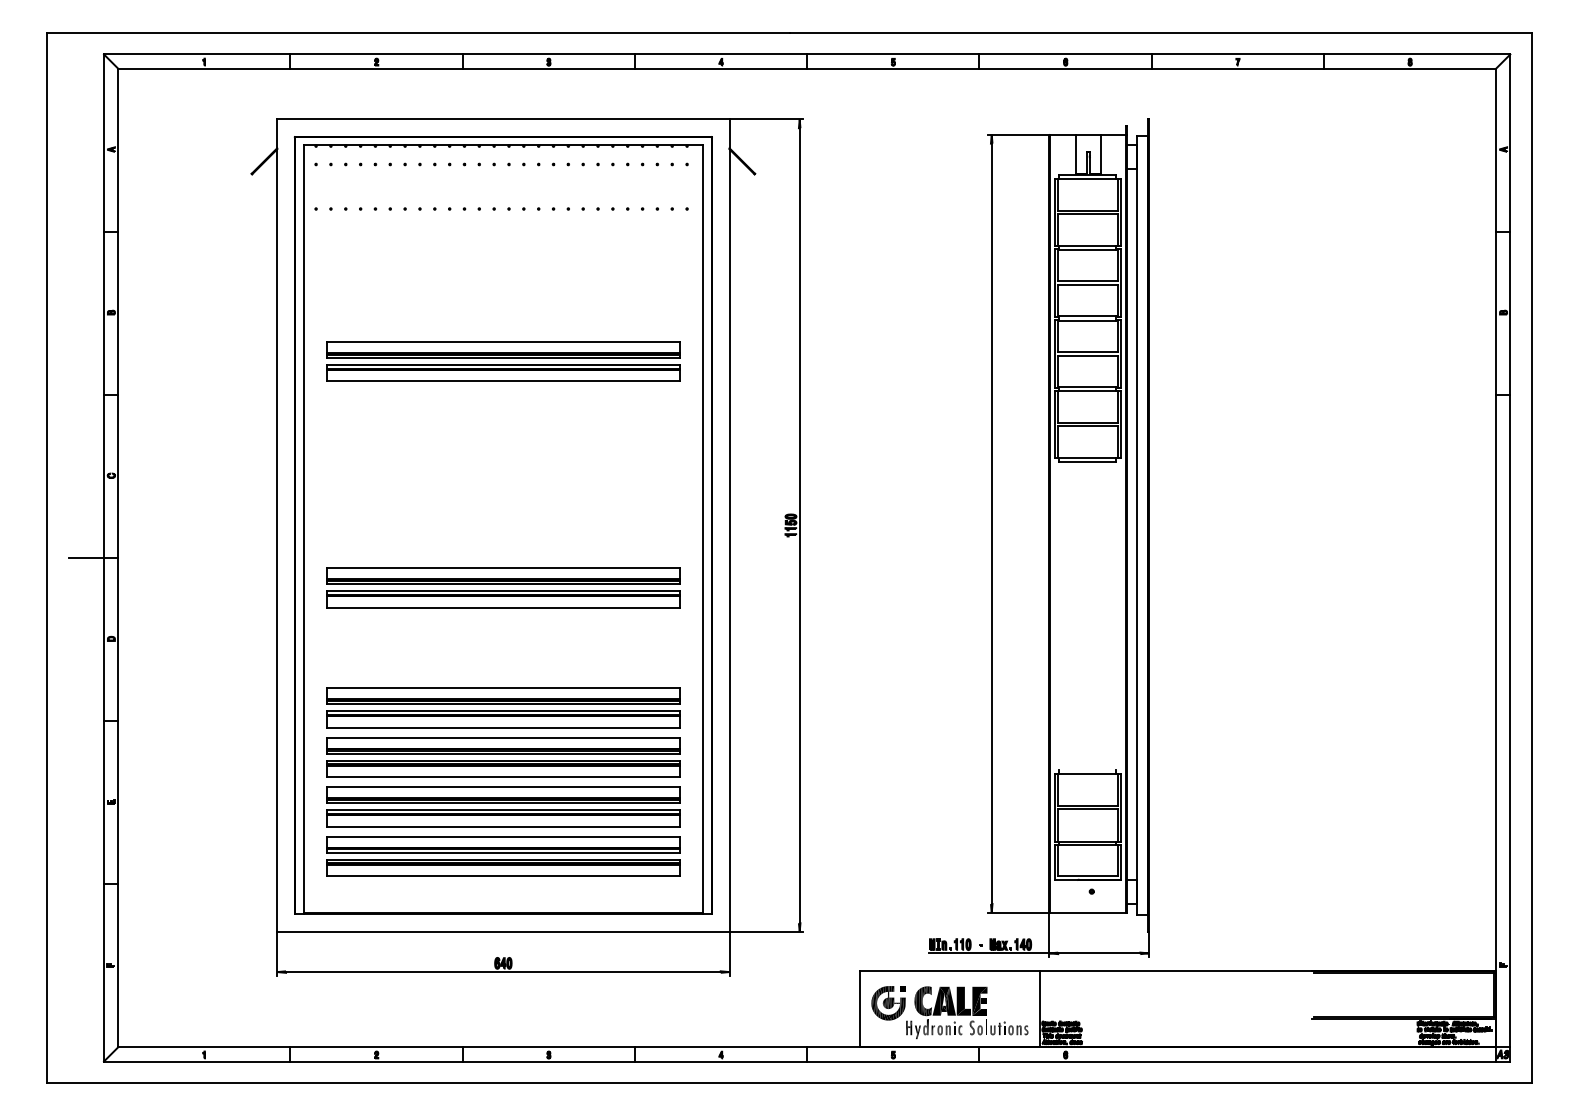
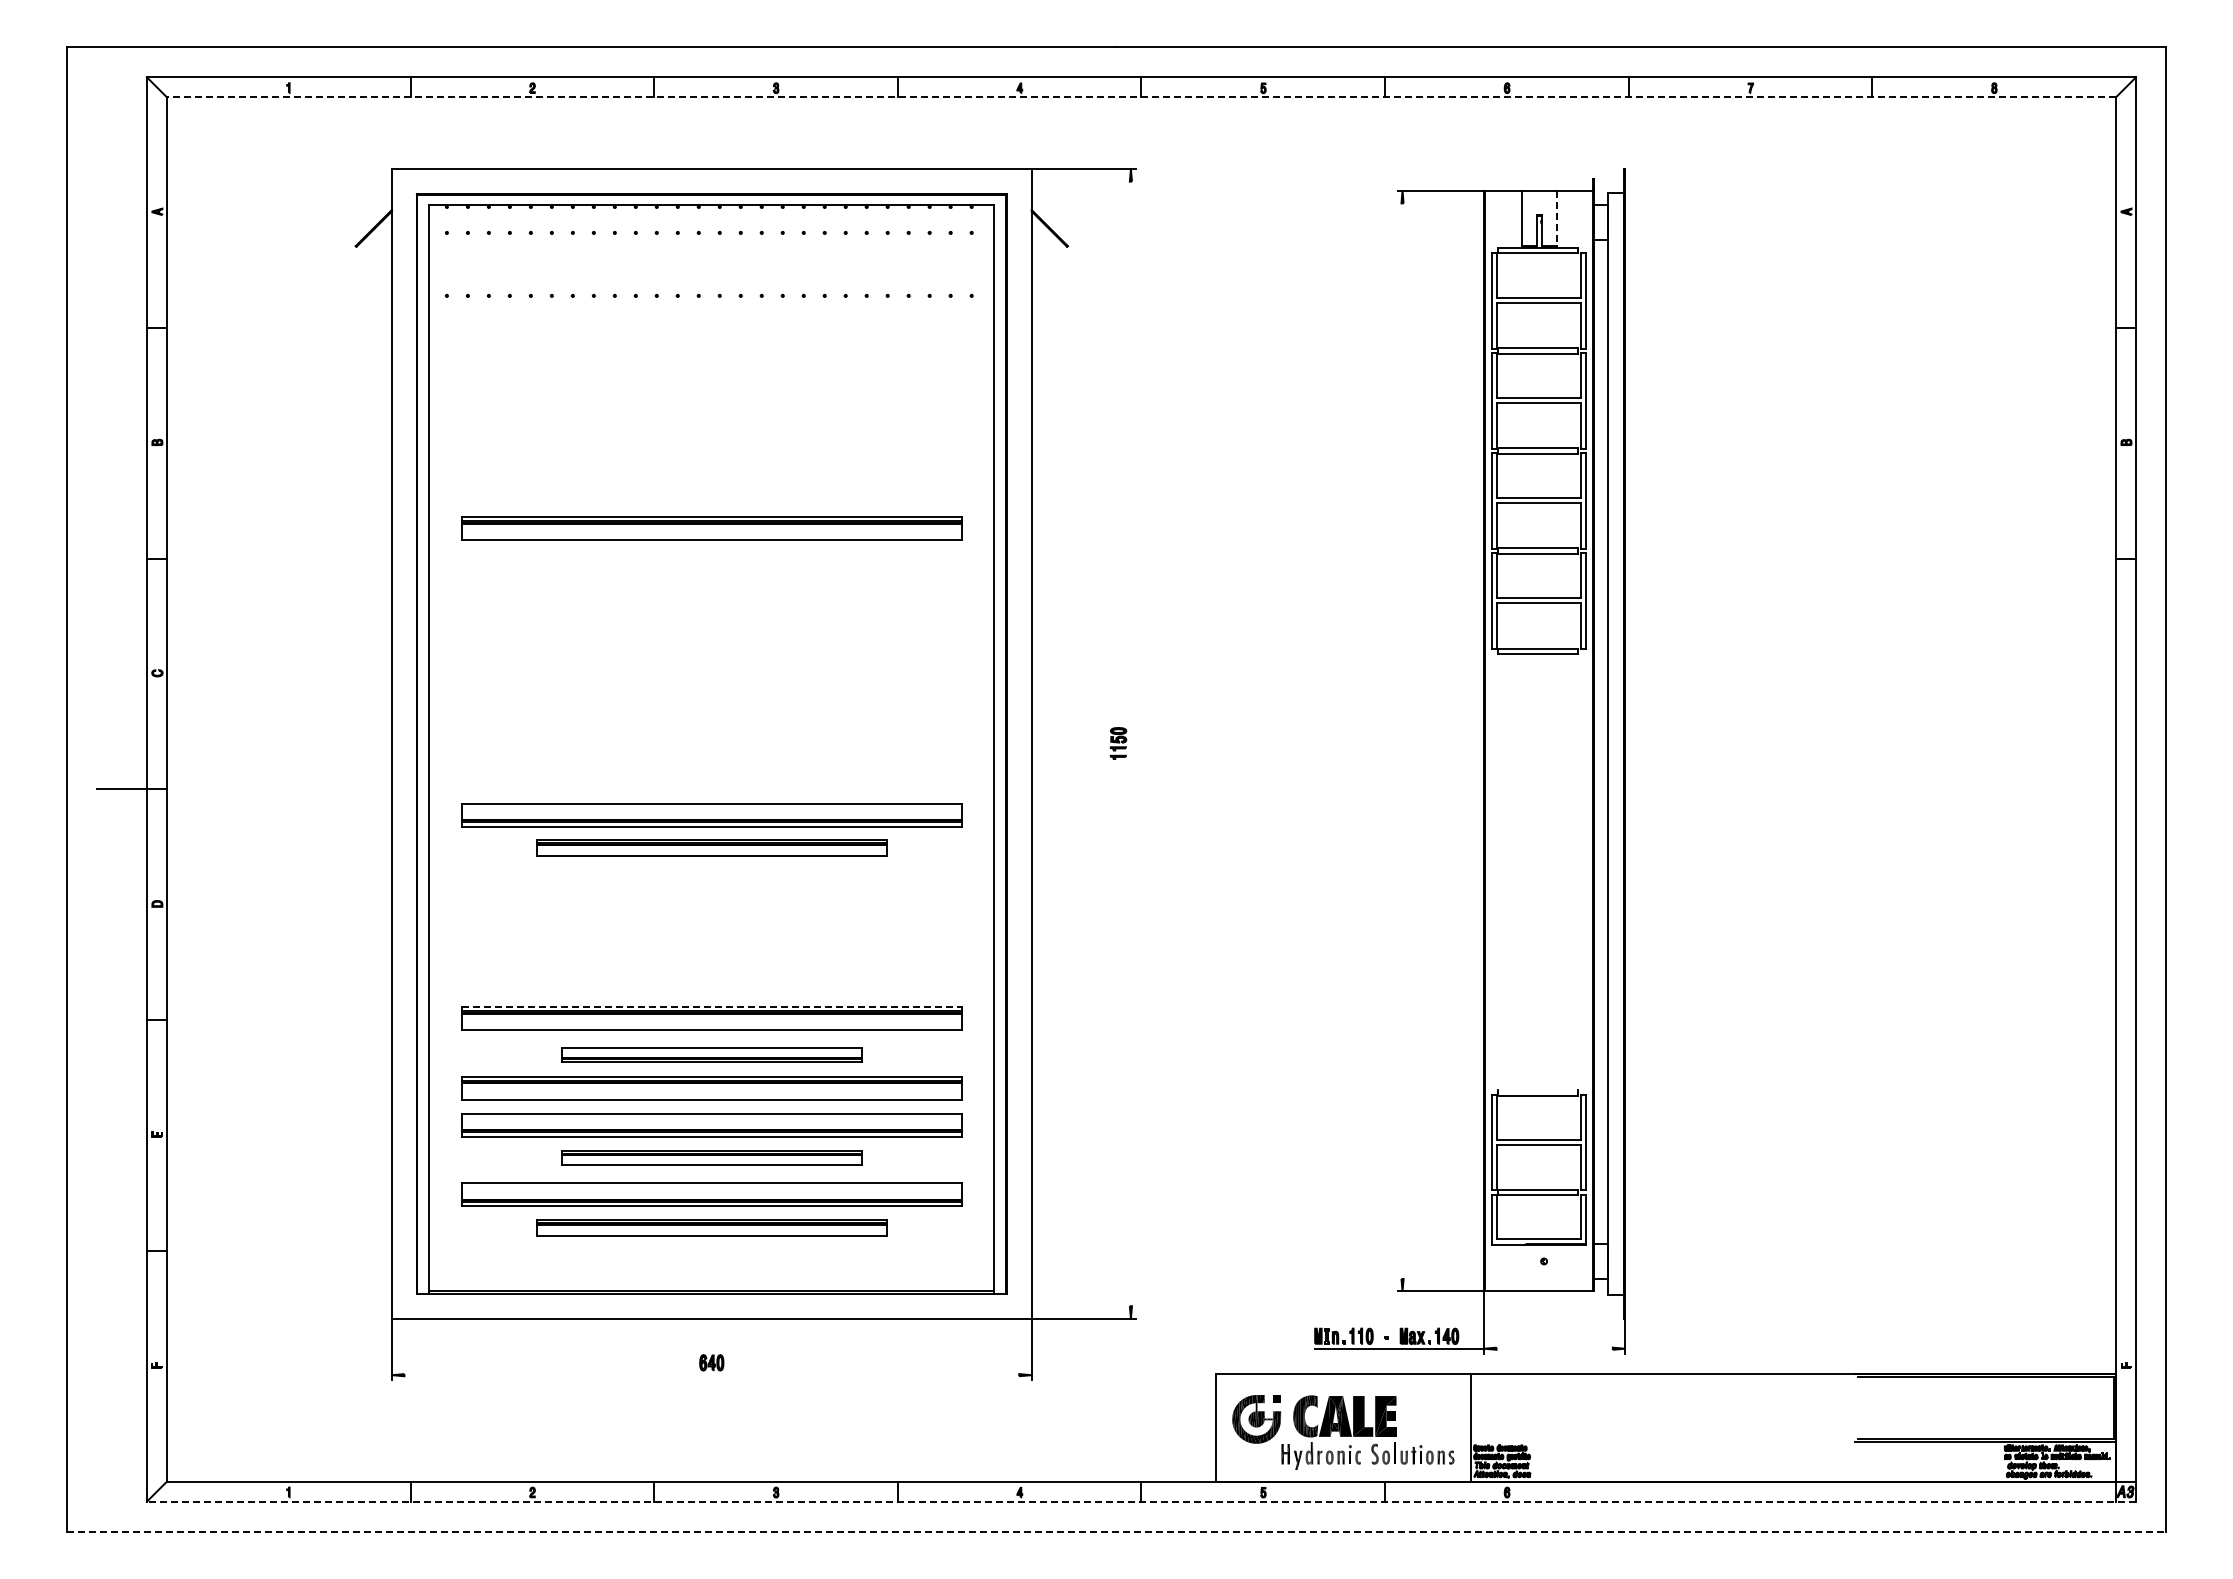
line: (807, 68) -> (1141, 97), solid -> dashed
line: (1101, 154) -> (1557, 218), solid -> dashed
part: (503, 350) -> (711, 495), removed
line: (991, 524) -> (1402, 741), removed
line: (799, 525) -> (1130, 743), removed
part: (503, 599) -> (711, 848), size x0.7
part: (503, 696) -> (711, 985), removed
line: (503, 711) -> (711, 1006), solid -> dashed
part: (503, 746) -> (711, 1055), size x0.6
part: (503, 818) -> (711, 1158), size x0.6
part: (503, 867) -> (711, 1227), size x0.7
line: (1099, 953) -> (1554, 1348), removed
line: (503, 972) -> (711, 1375), removed
line: (807, 1061) -> (1141, 1501), solid -> dashed
line: (789, 1082) -> (1116, 1531), solid -> dashed

